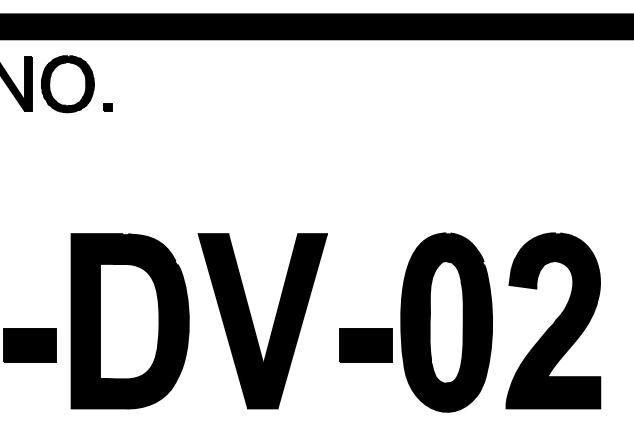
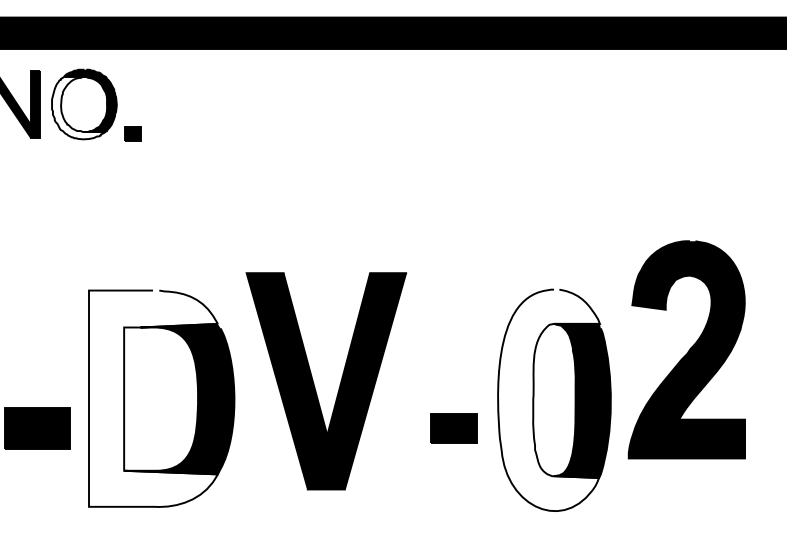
fill: (62, 87) -> (77, 108), removed
part: (107, 107) -> (133, 133), size x1.6
part: (553, 320) -> (687, 349), moved
fill: (123, 321) -> (153, 398), removed
fill: (442, 322) -> (549, 400), removed
part: (253, 323) -> (314, 384), moved
part: (365, 345) -> (453, 428), size x0.7

